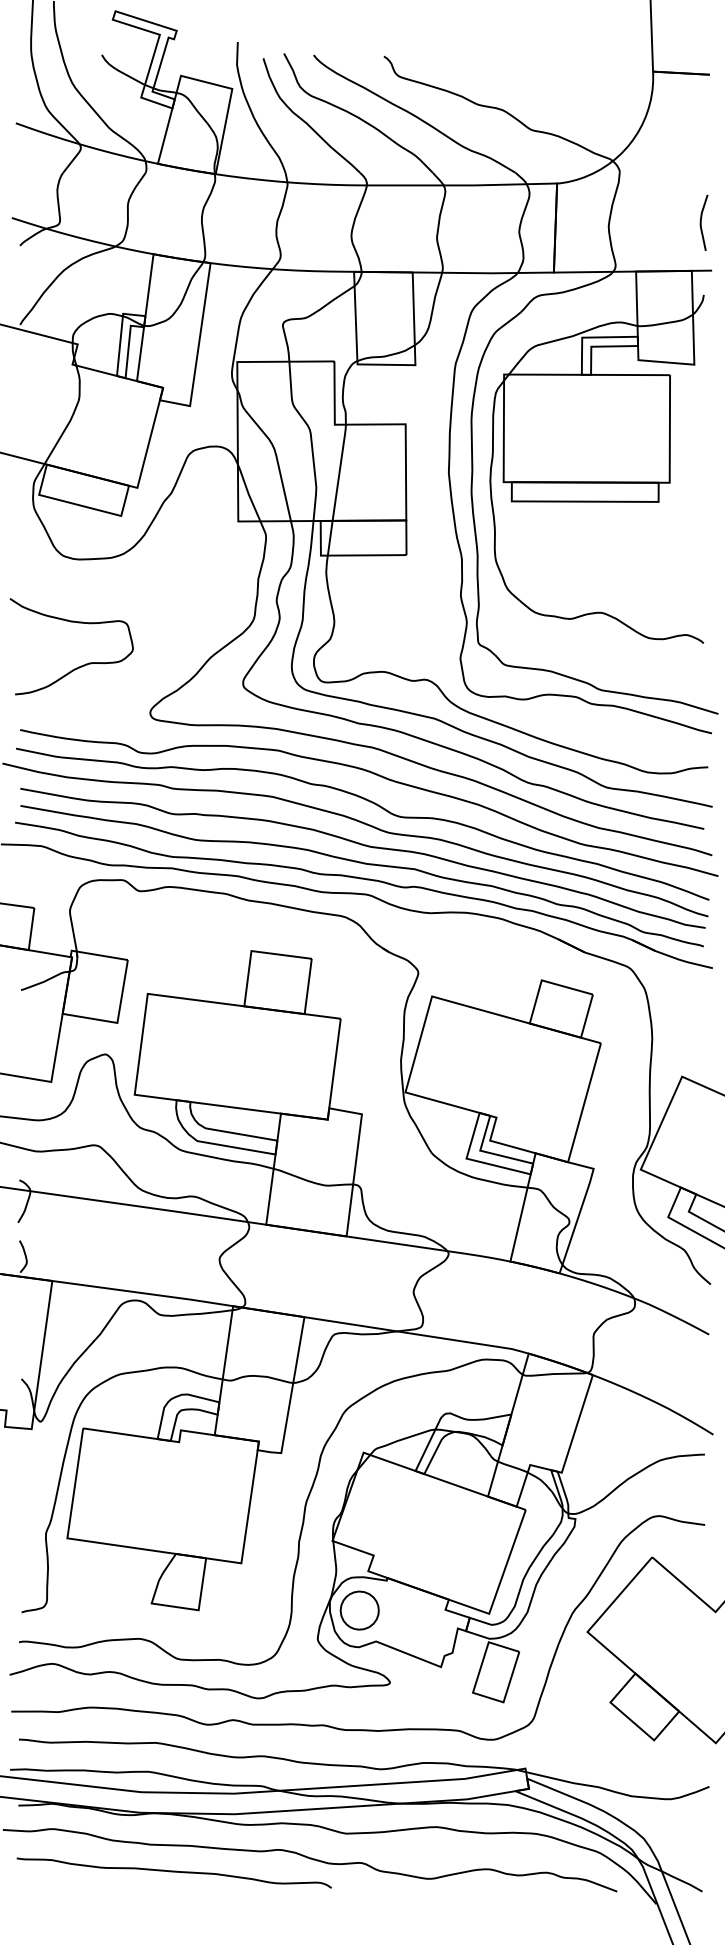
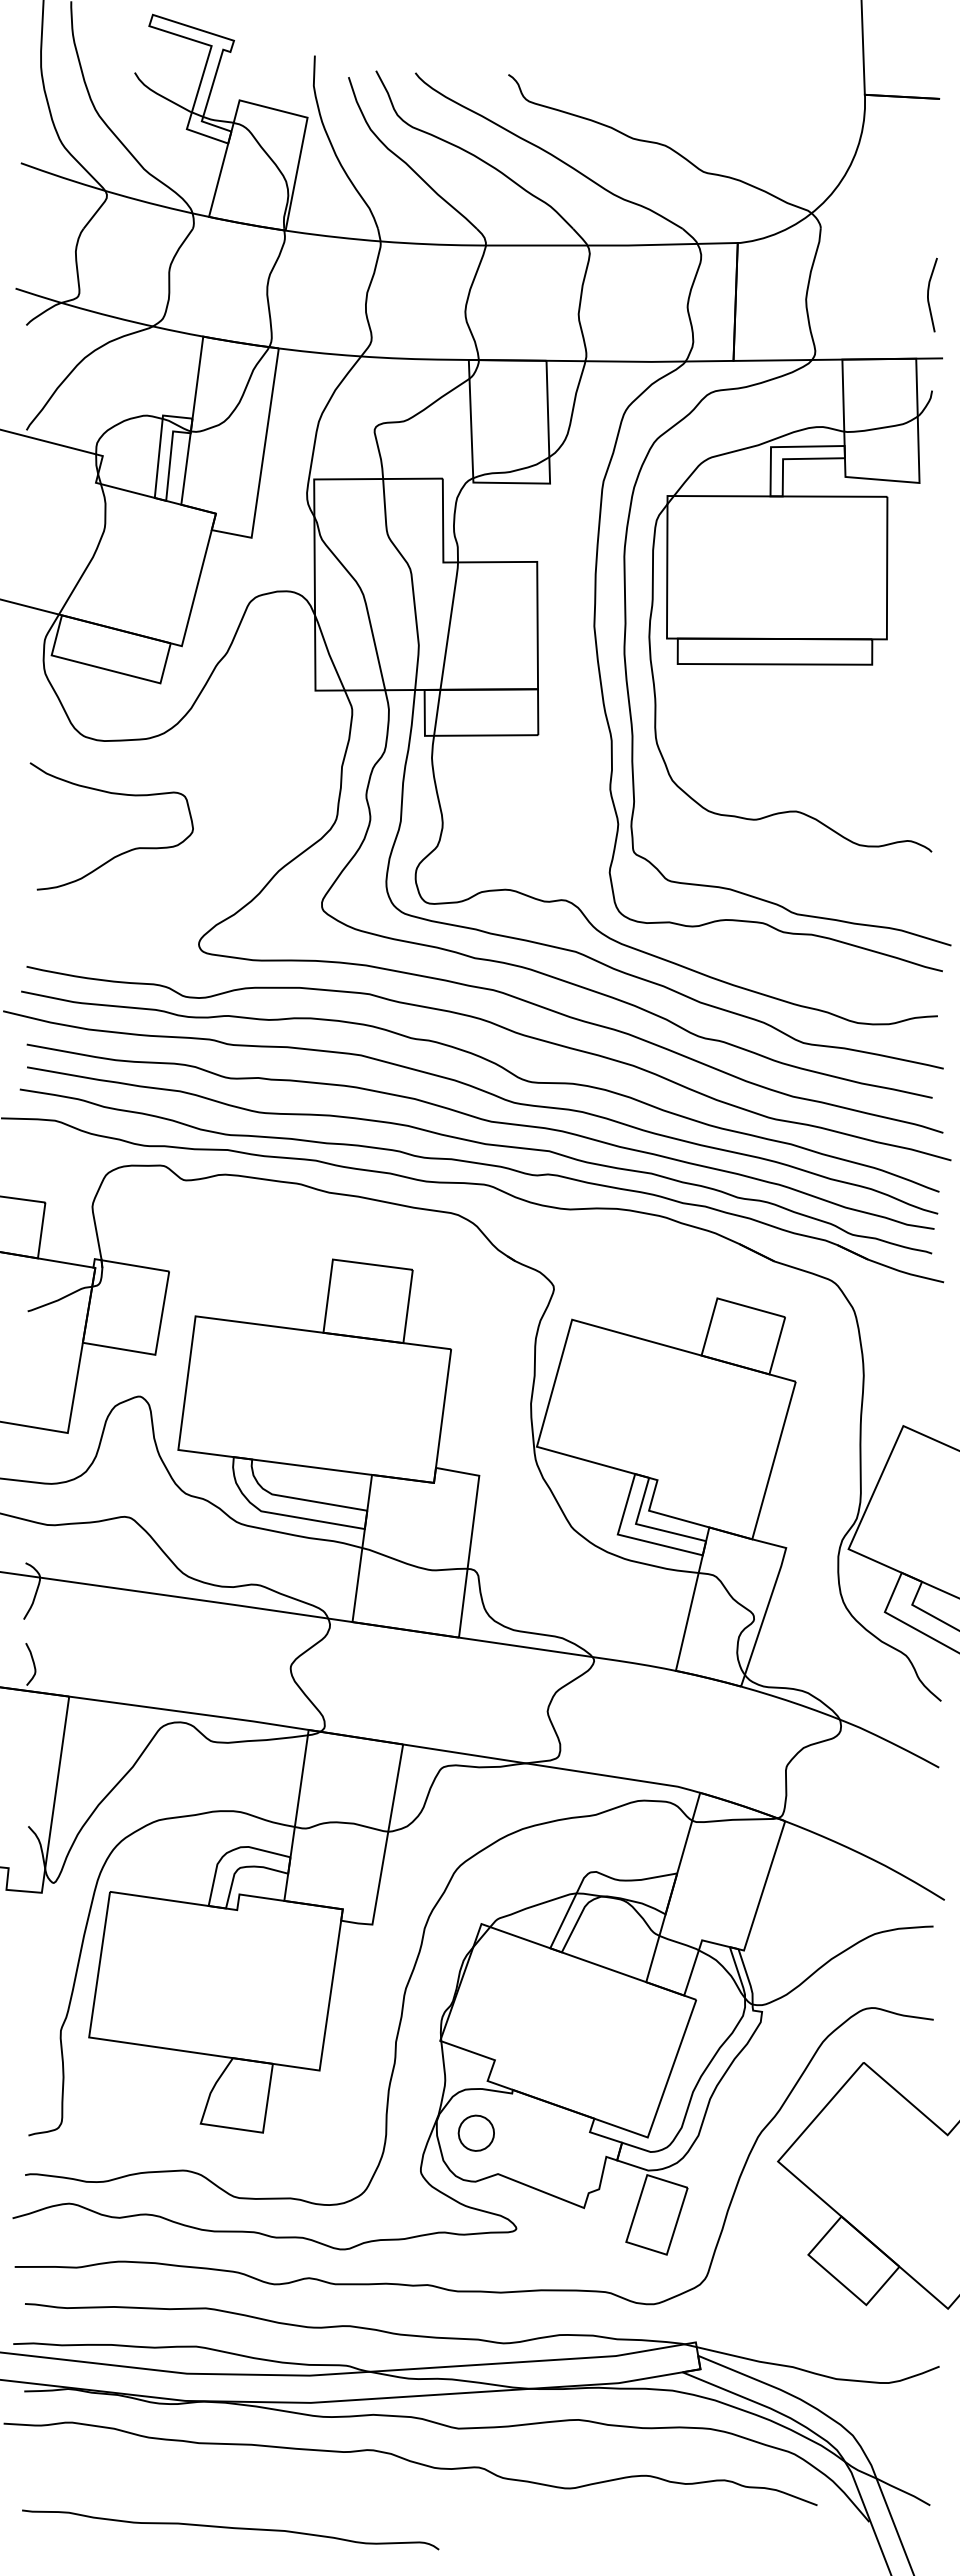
curve: (79, 666) -> (122, 852), moved
part: (359, 1610) -> (476, 2133), size x0.7
curve: (174, 1872) -> (230, 2528), moved

